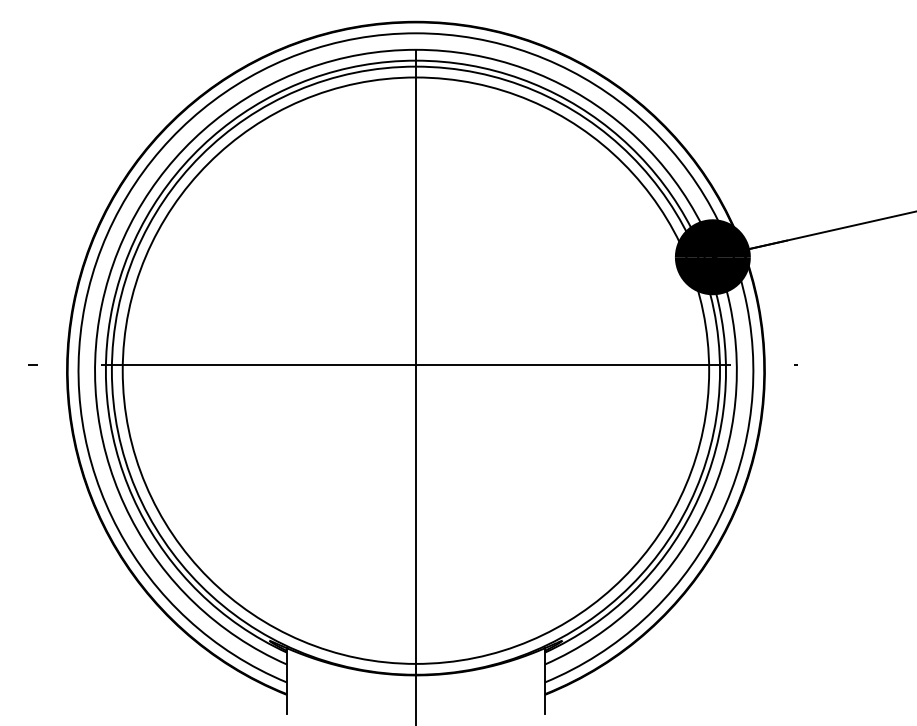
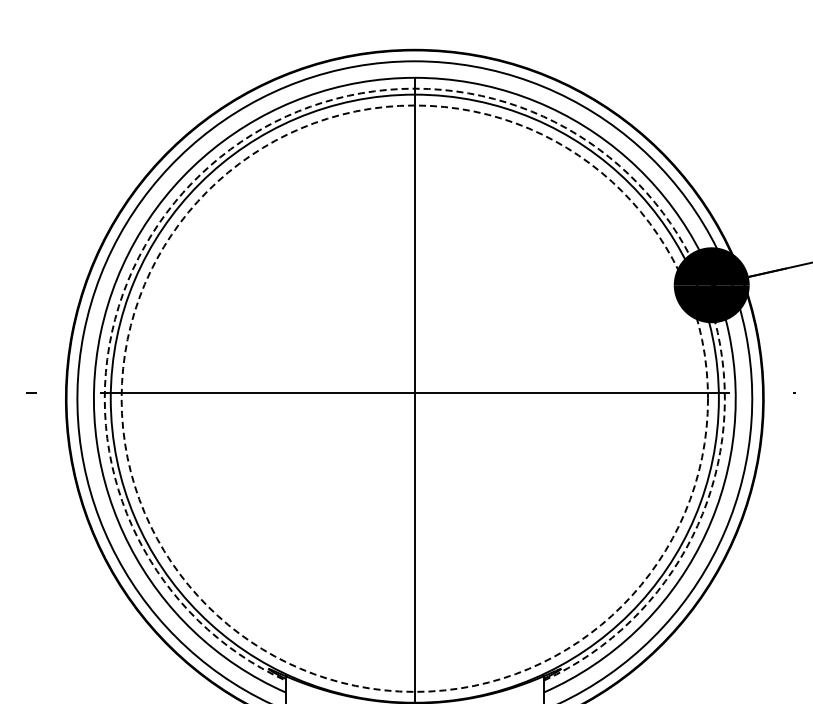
arc: (415, 60) -> (414, 88), solid -> dashed
circle: (415, 370) -> (414, 398), solid -> dashed

